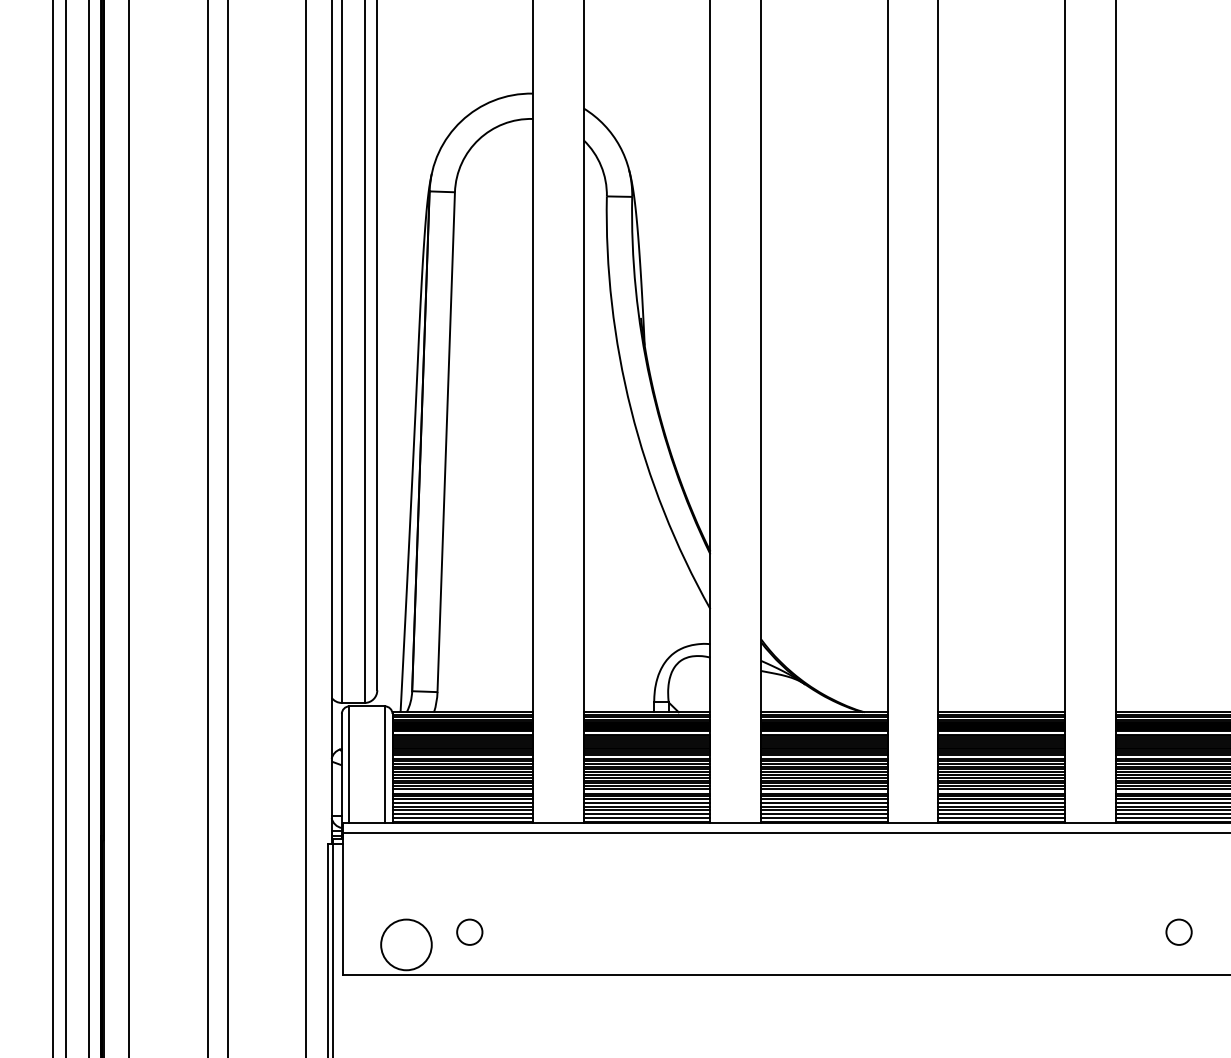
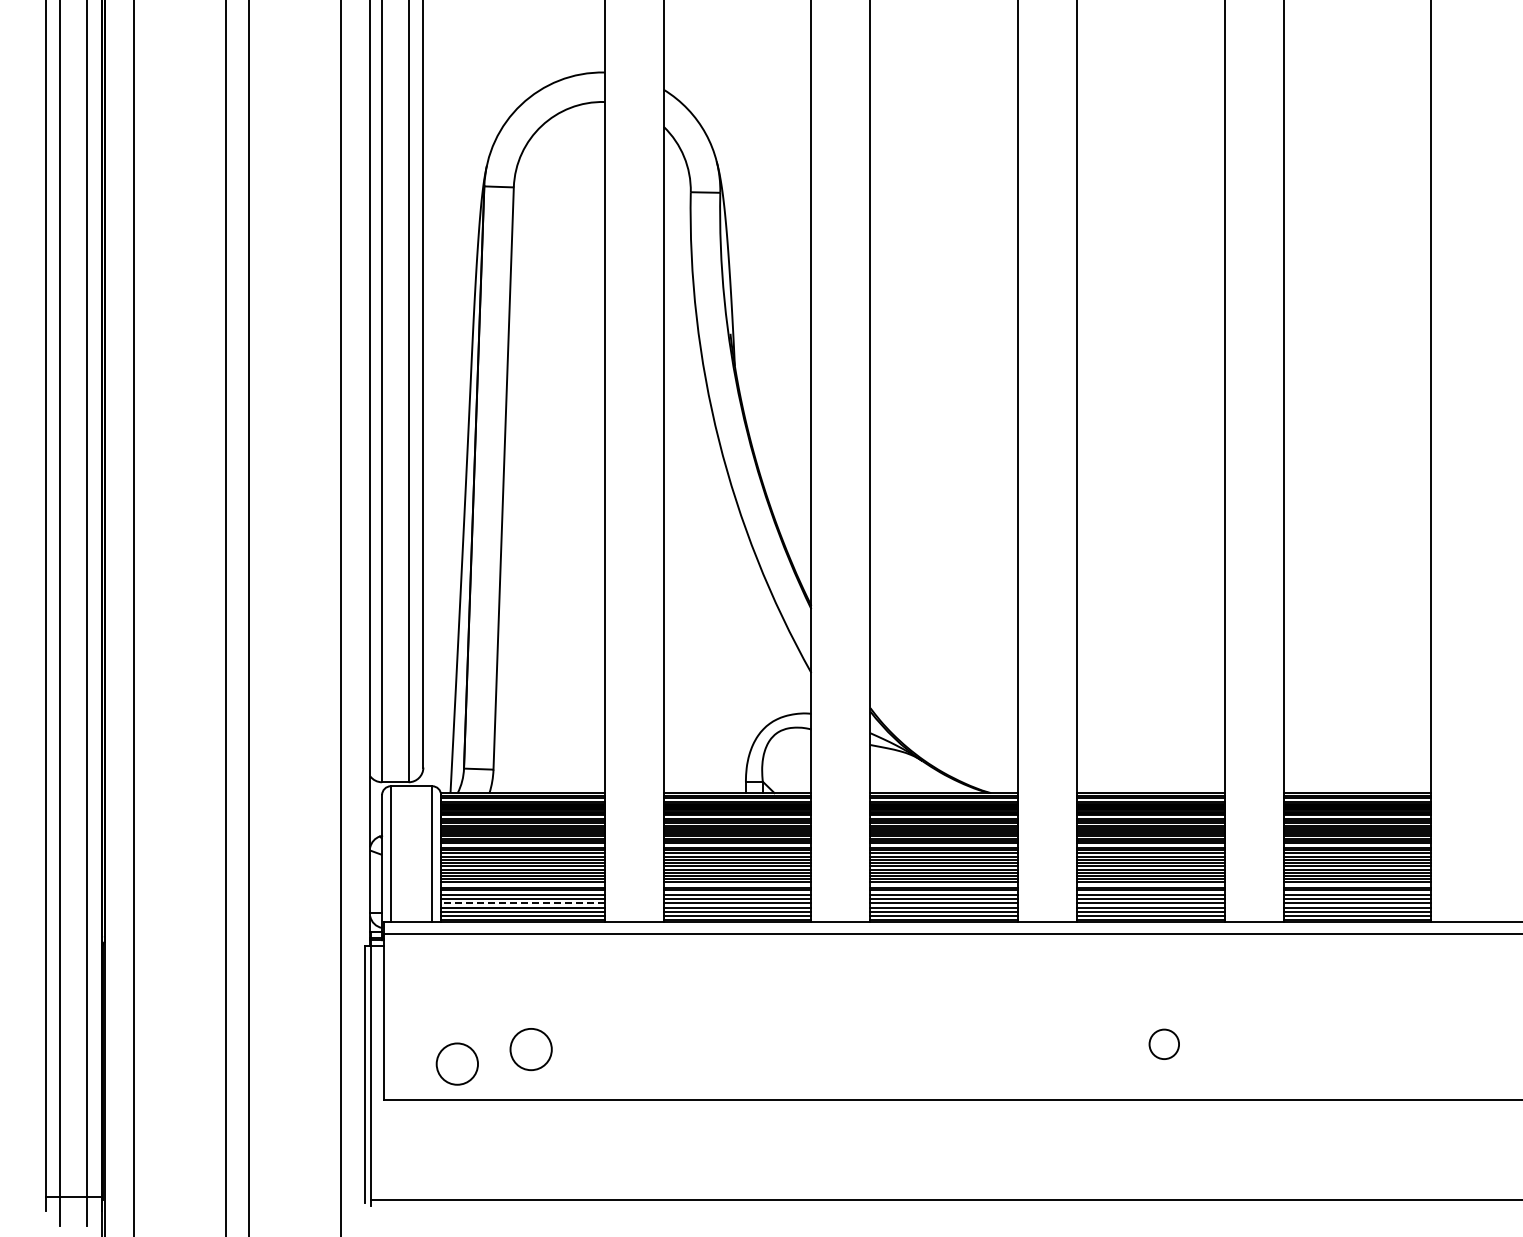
line: (463, 807) -> (523, 903), solid -> dashed
circle: (469, 931) -> (530, 1048), size x1.4
circle: (1178, 931) -> (1163, 1043), moved
circle: (405, 944) -> (456, 1063), size x0.7

